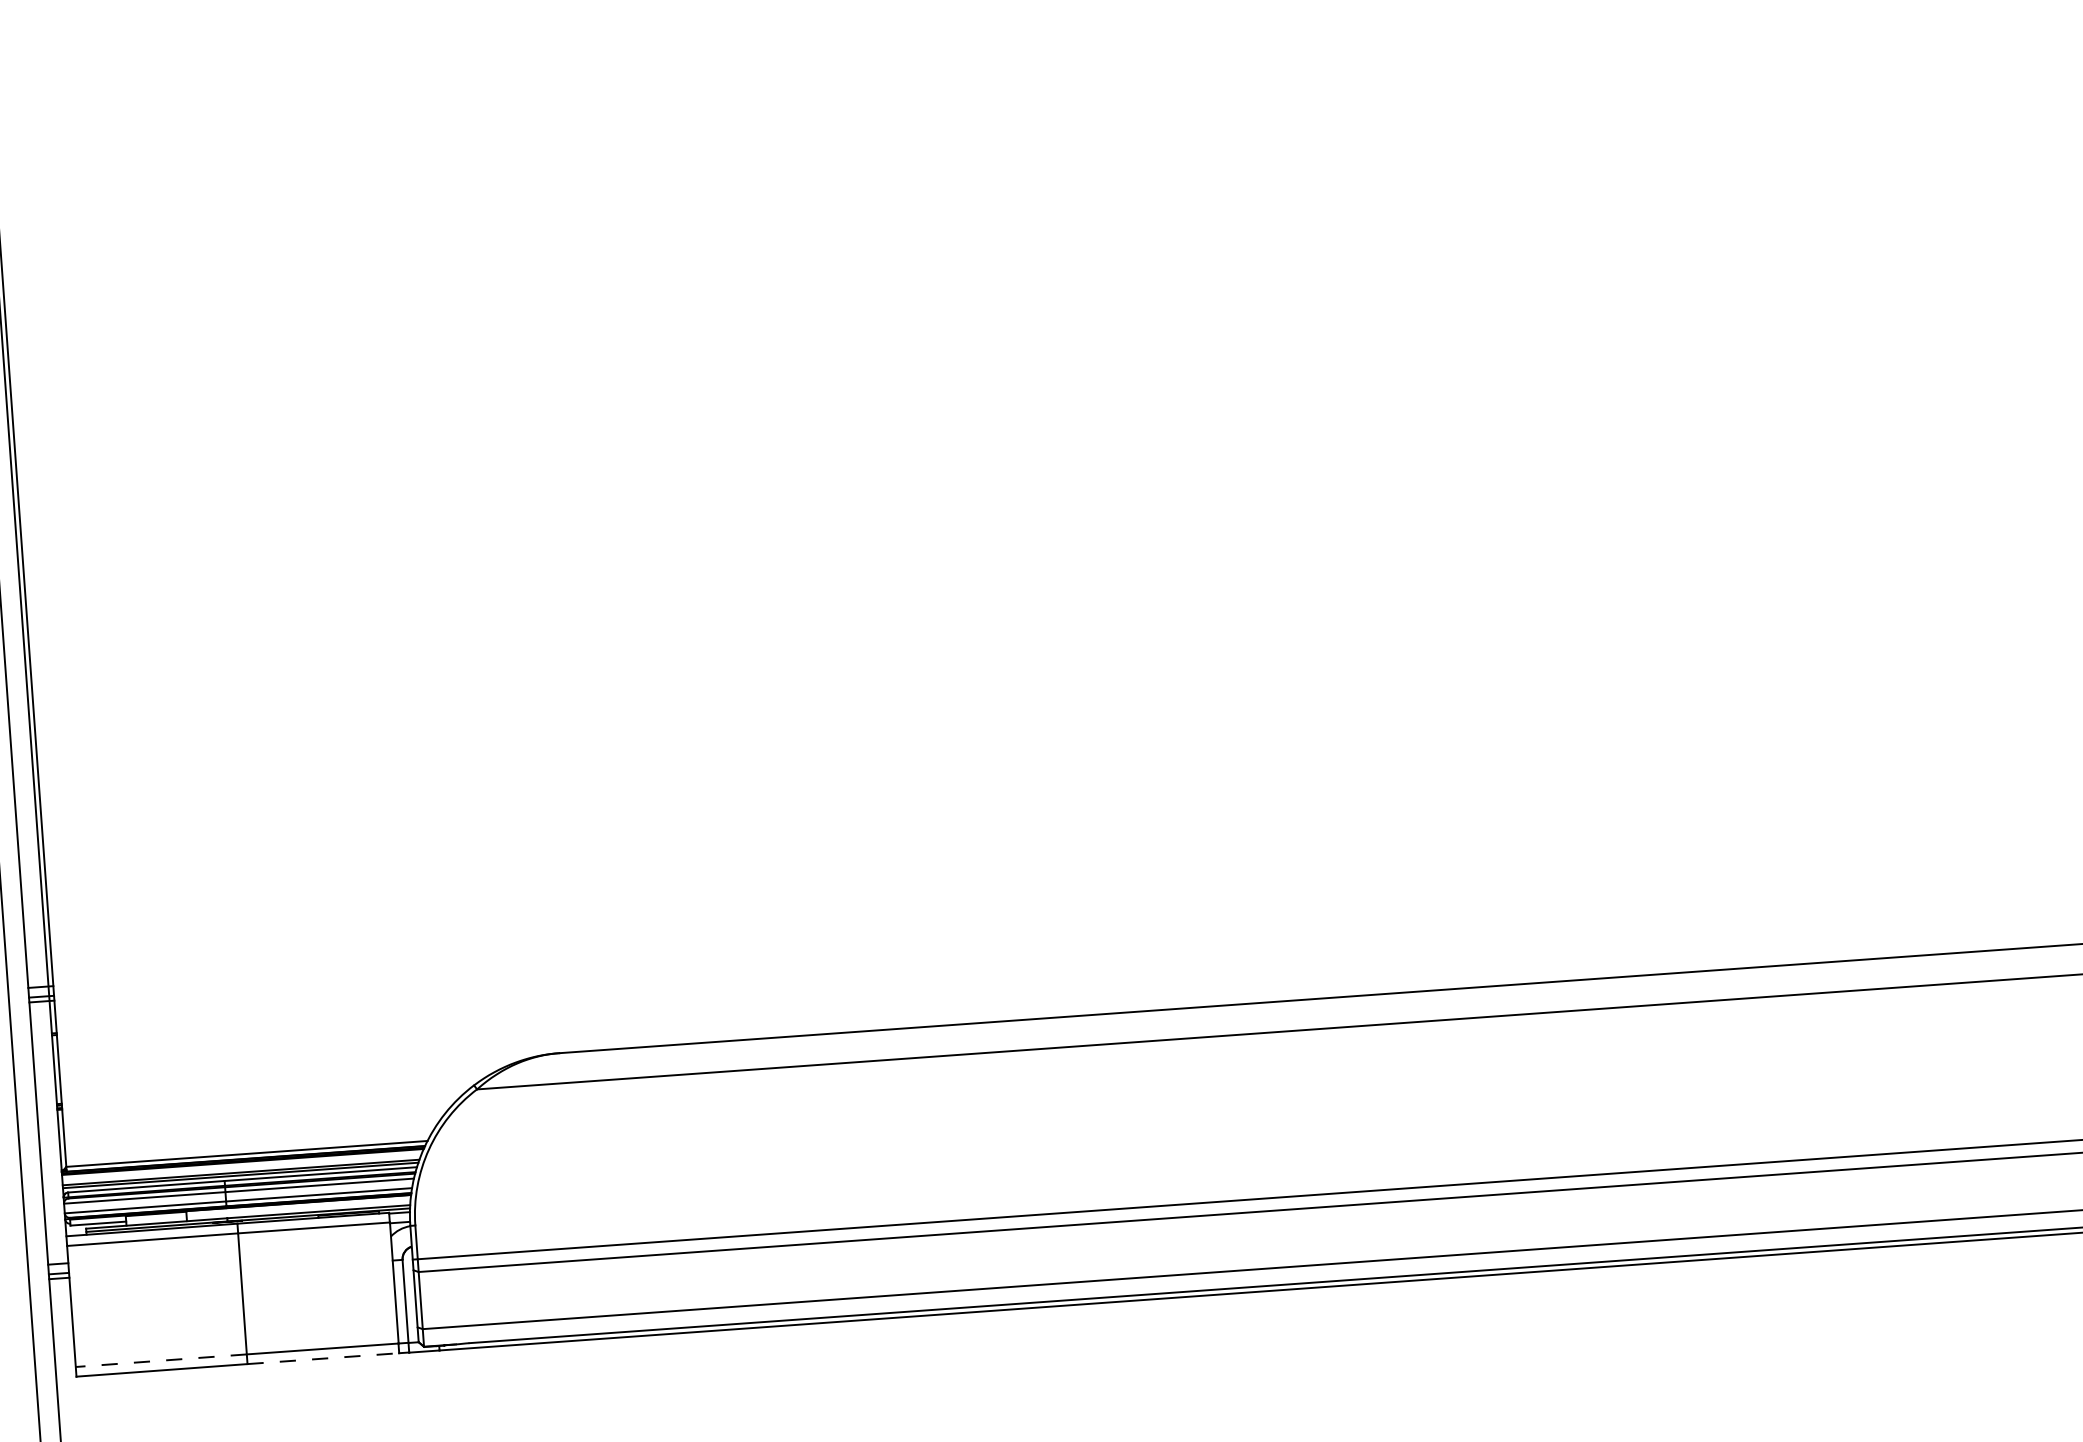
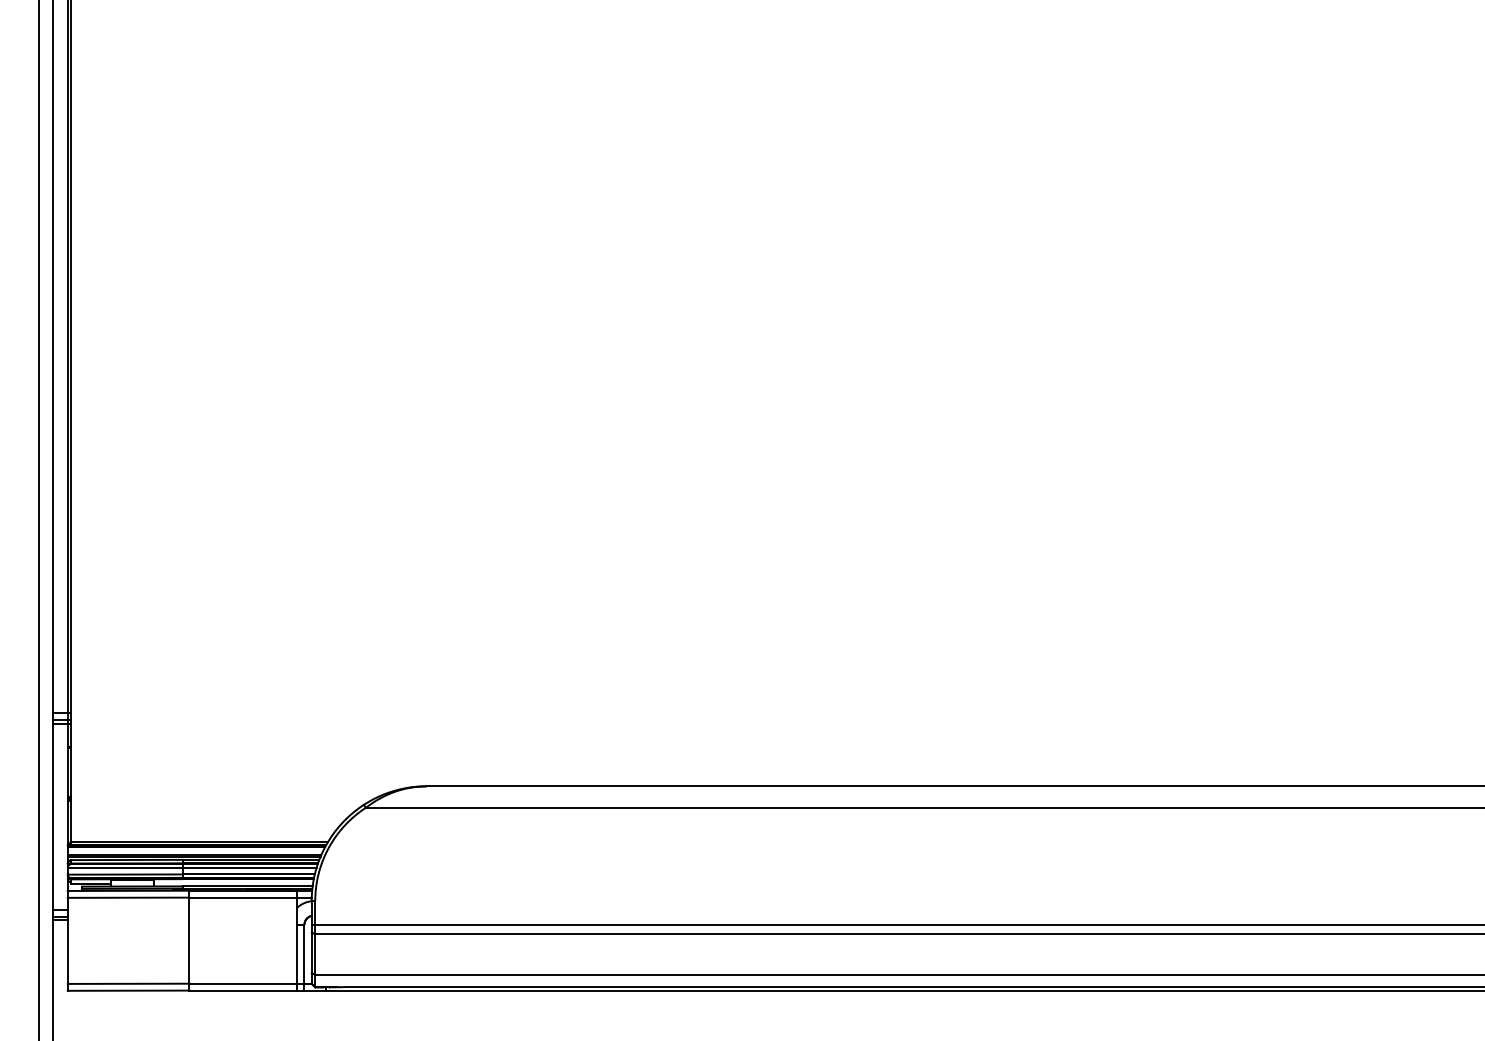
line: (323, 1358) -> (243, 990), dashed -> solid
line: (161, 1360) -> (128, 983), dashed -> solid

